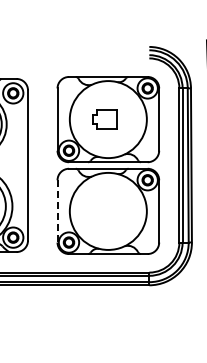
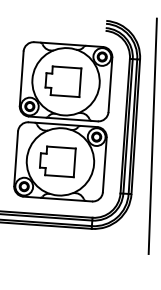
part: (104, 119) -> (62, 81), size x1.67
line: (57, 211) -> (16, 158), dashed -> solid
part: (104, 211) -> (57, 161), added

